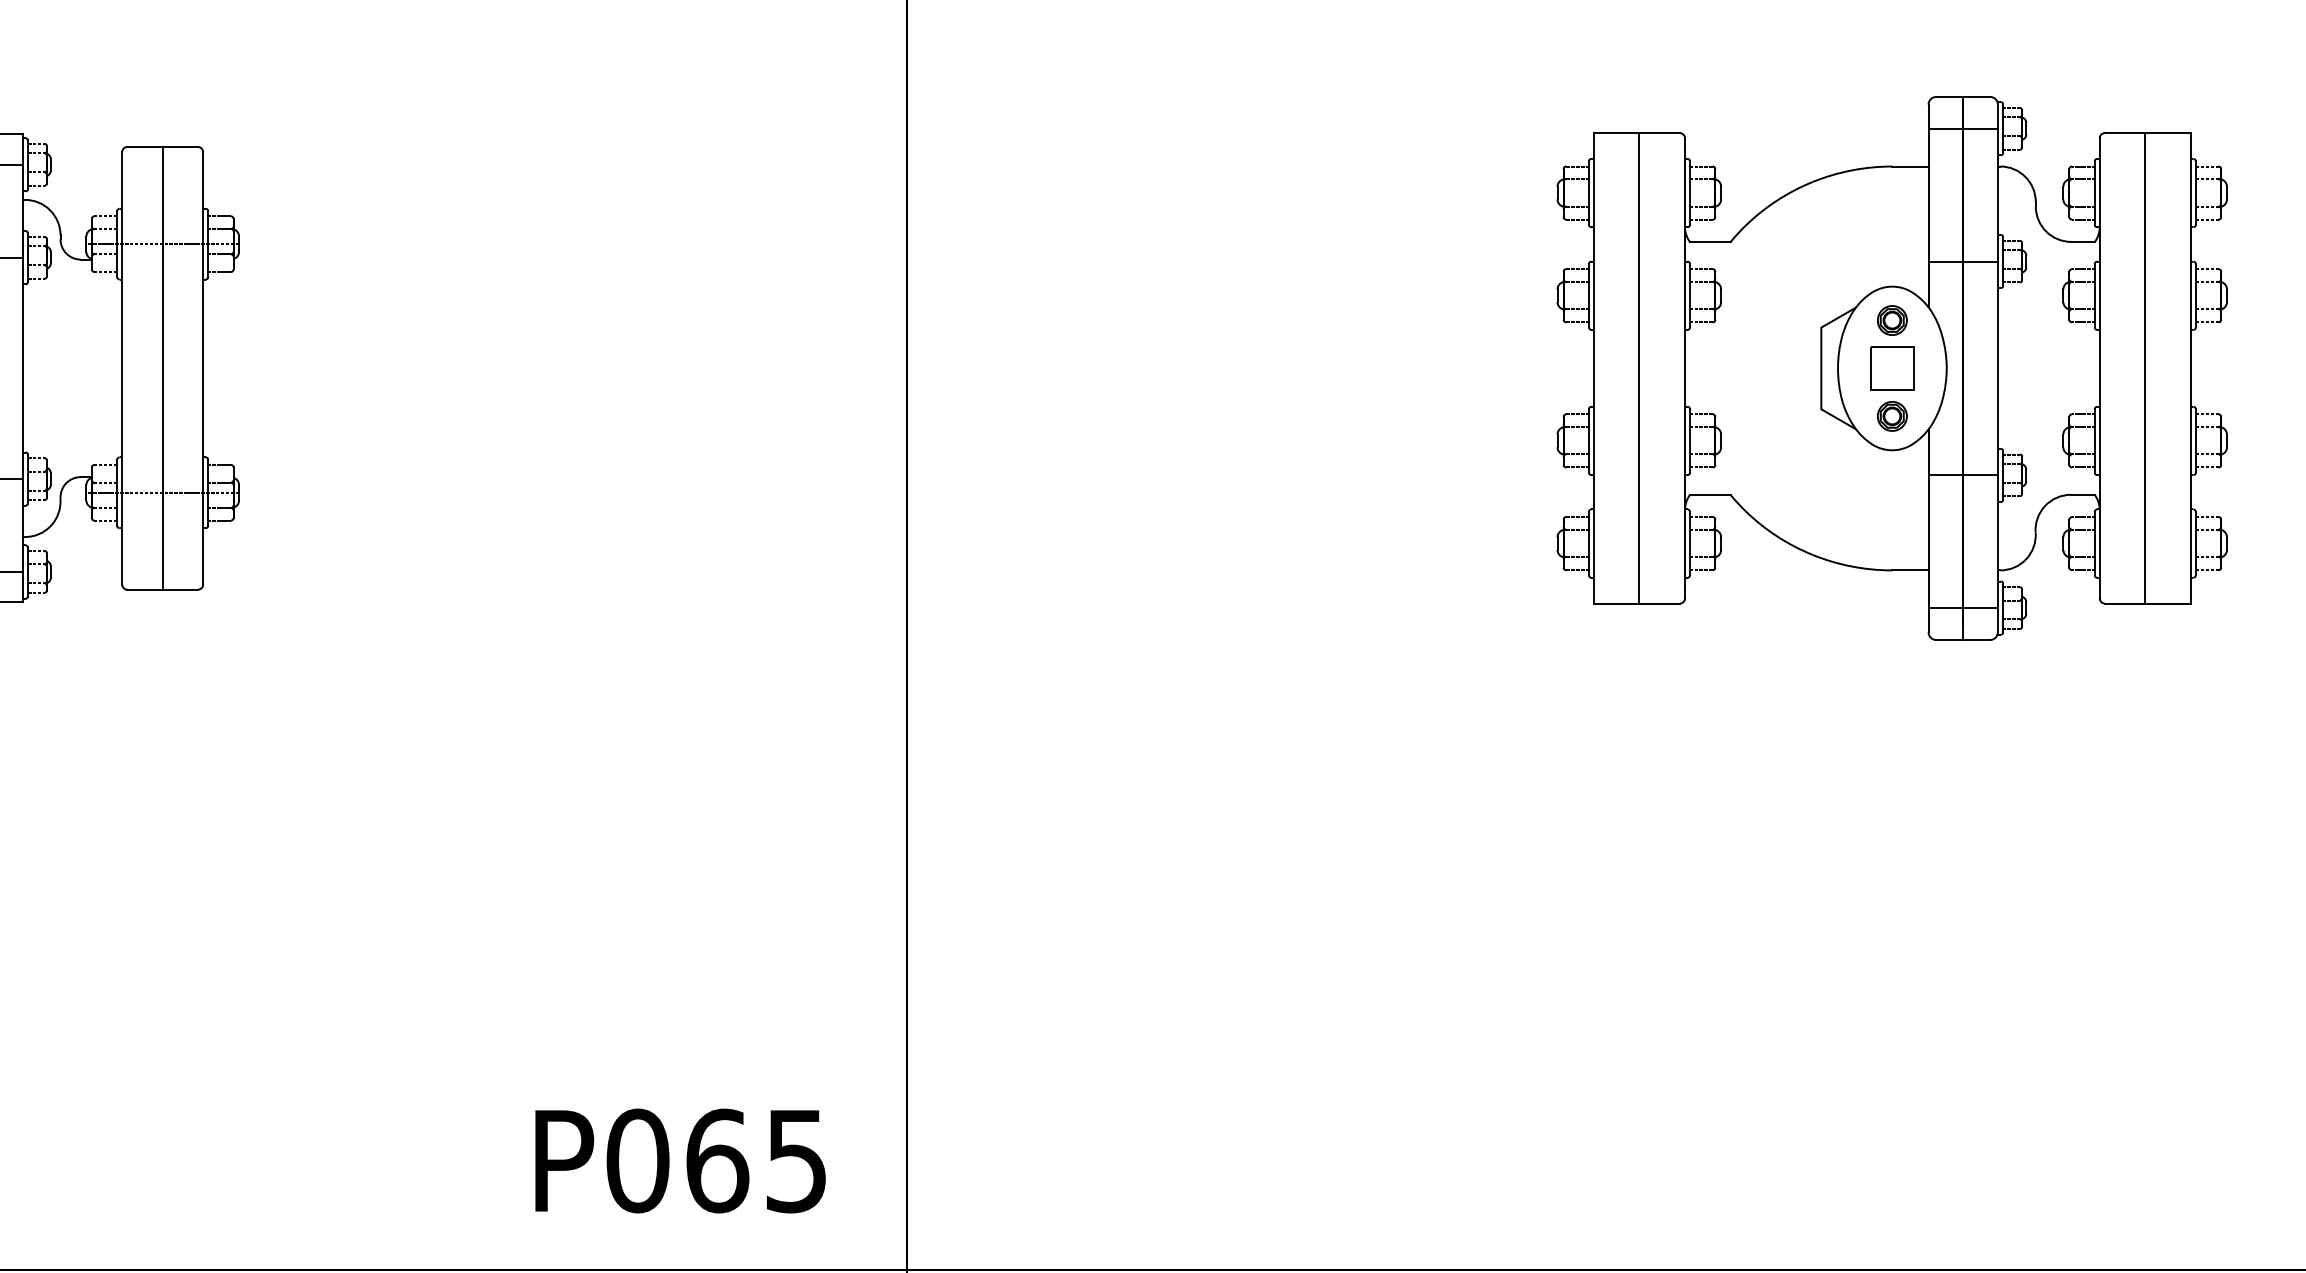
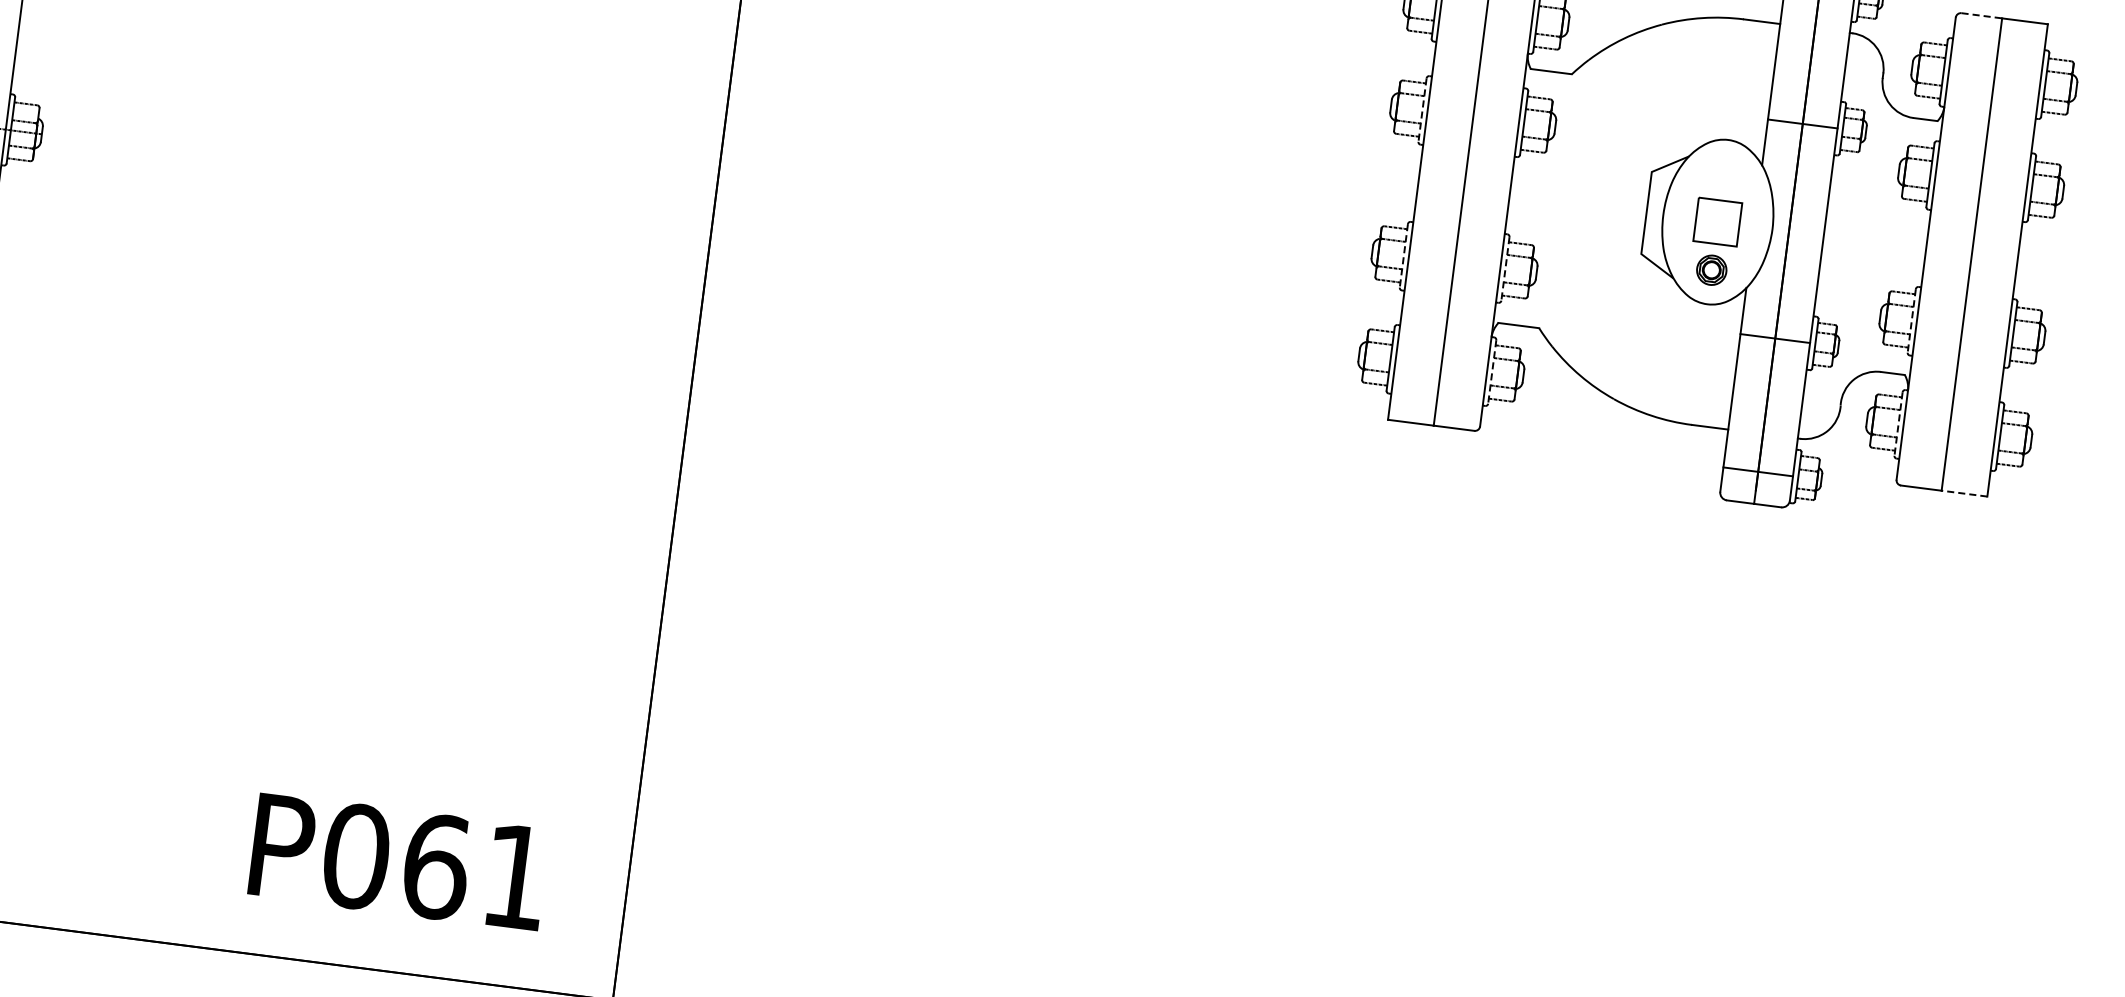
line: (2125, 133) -> (1982, 16), solid -> dashed
line: (1588, 295) -> (1422, 109), solid -> dashed
part: (1892, 320) -> (1724, 173), removed
line: (1588, 440) -> (1403, 255), solid -> dashed
line: (1690, 440) -> (1505, 268), solid -> dashed
line: (2094, 440) -> (1911, 320), solid -> dashed
line: (1690, 543) -> (1492, 371), solid -> dashed
line: (2094, 543) -> (1898, 423), solid -> dashed
line: (2168, 603) -> (1964, 493), solid -> dashed
text: (796, 1161) -> (515, 877), P065 -> P061

